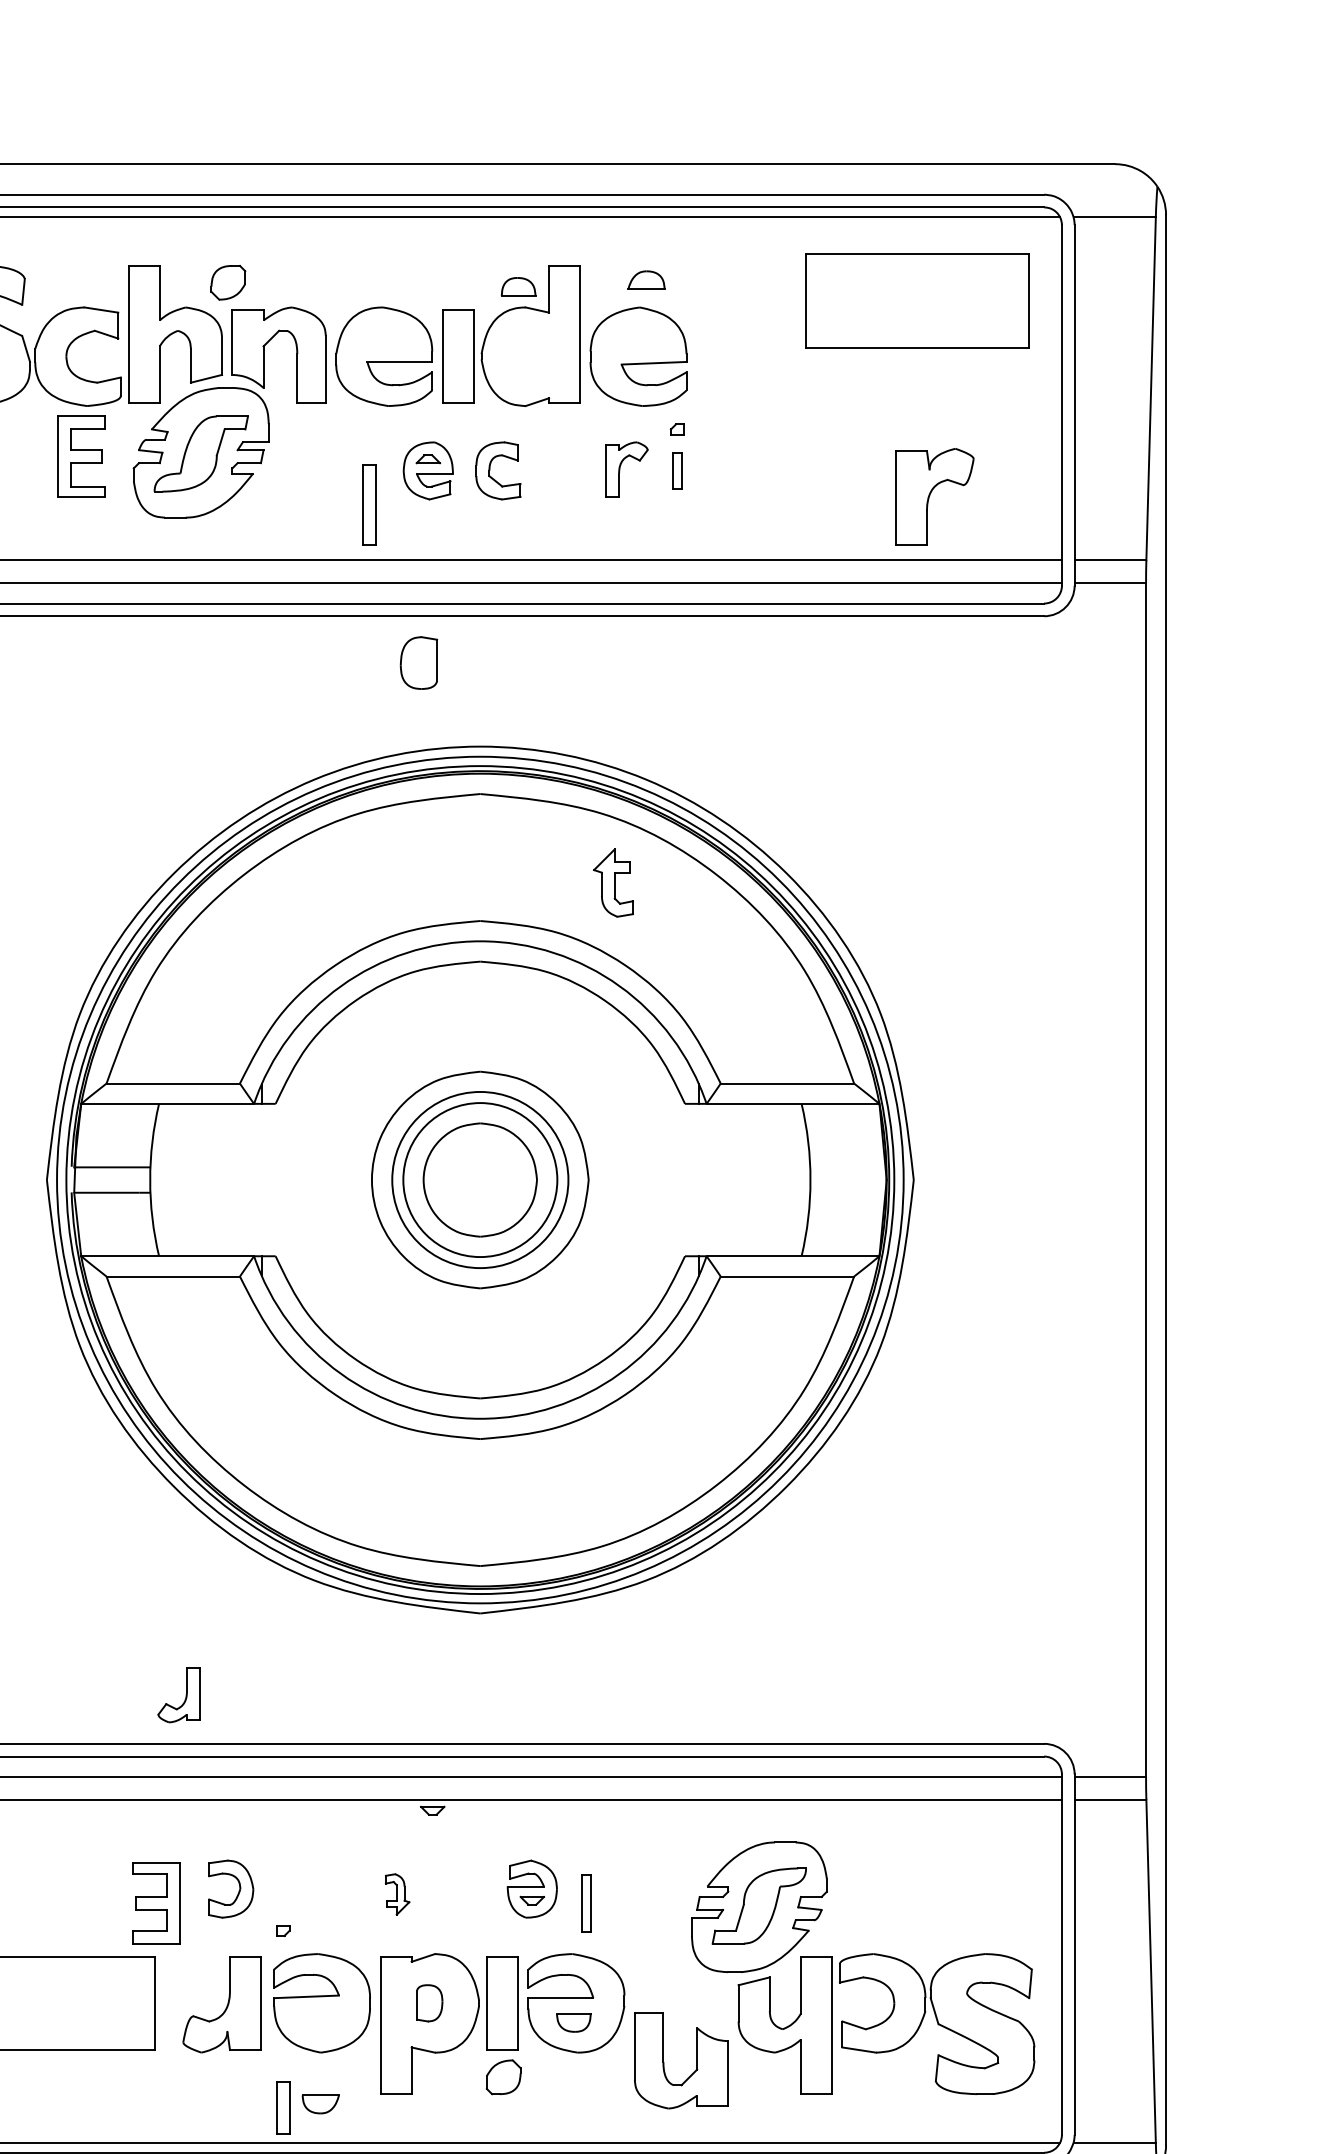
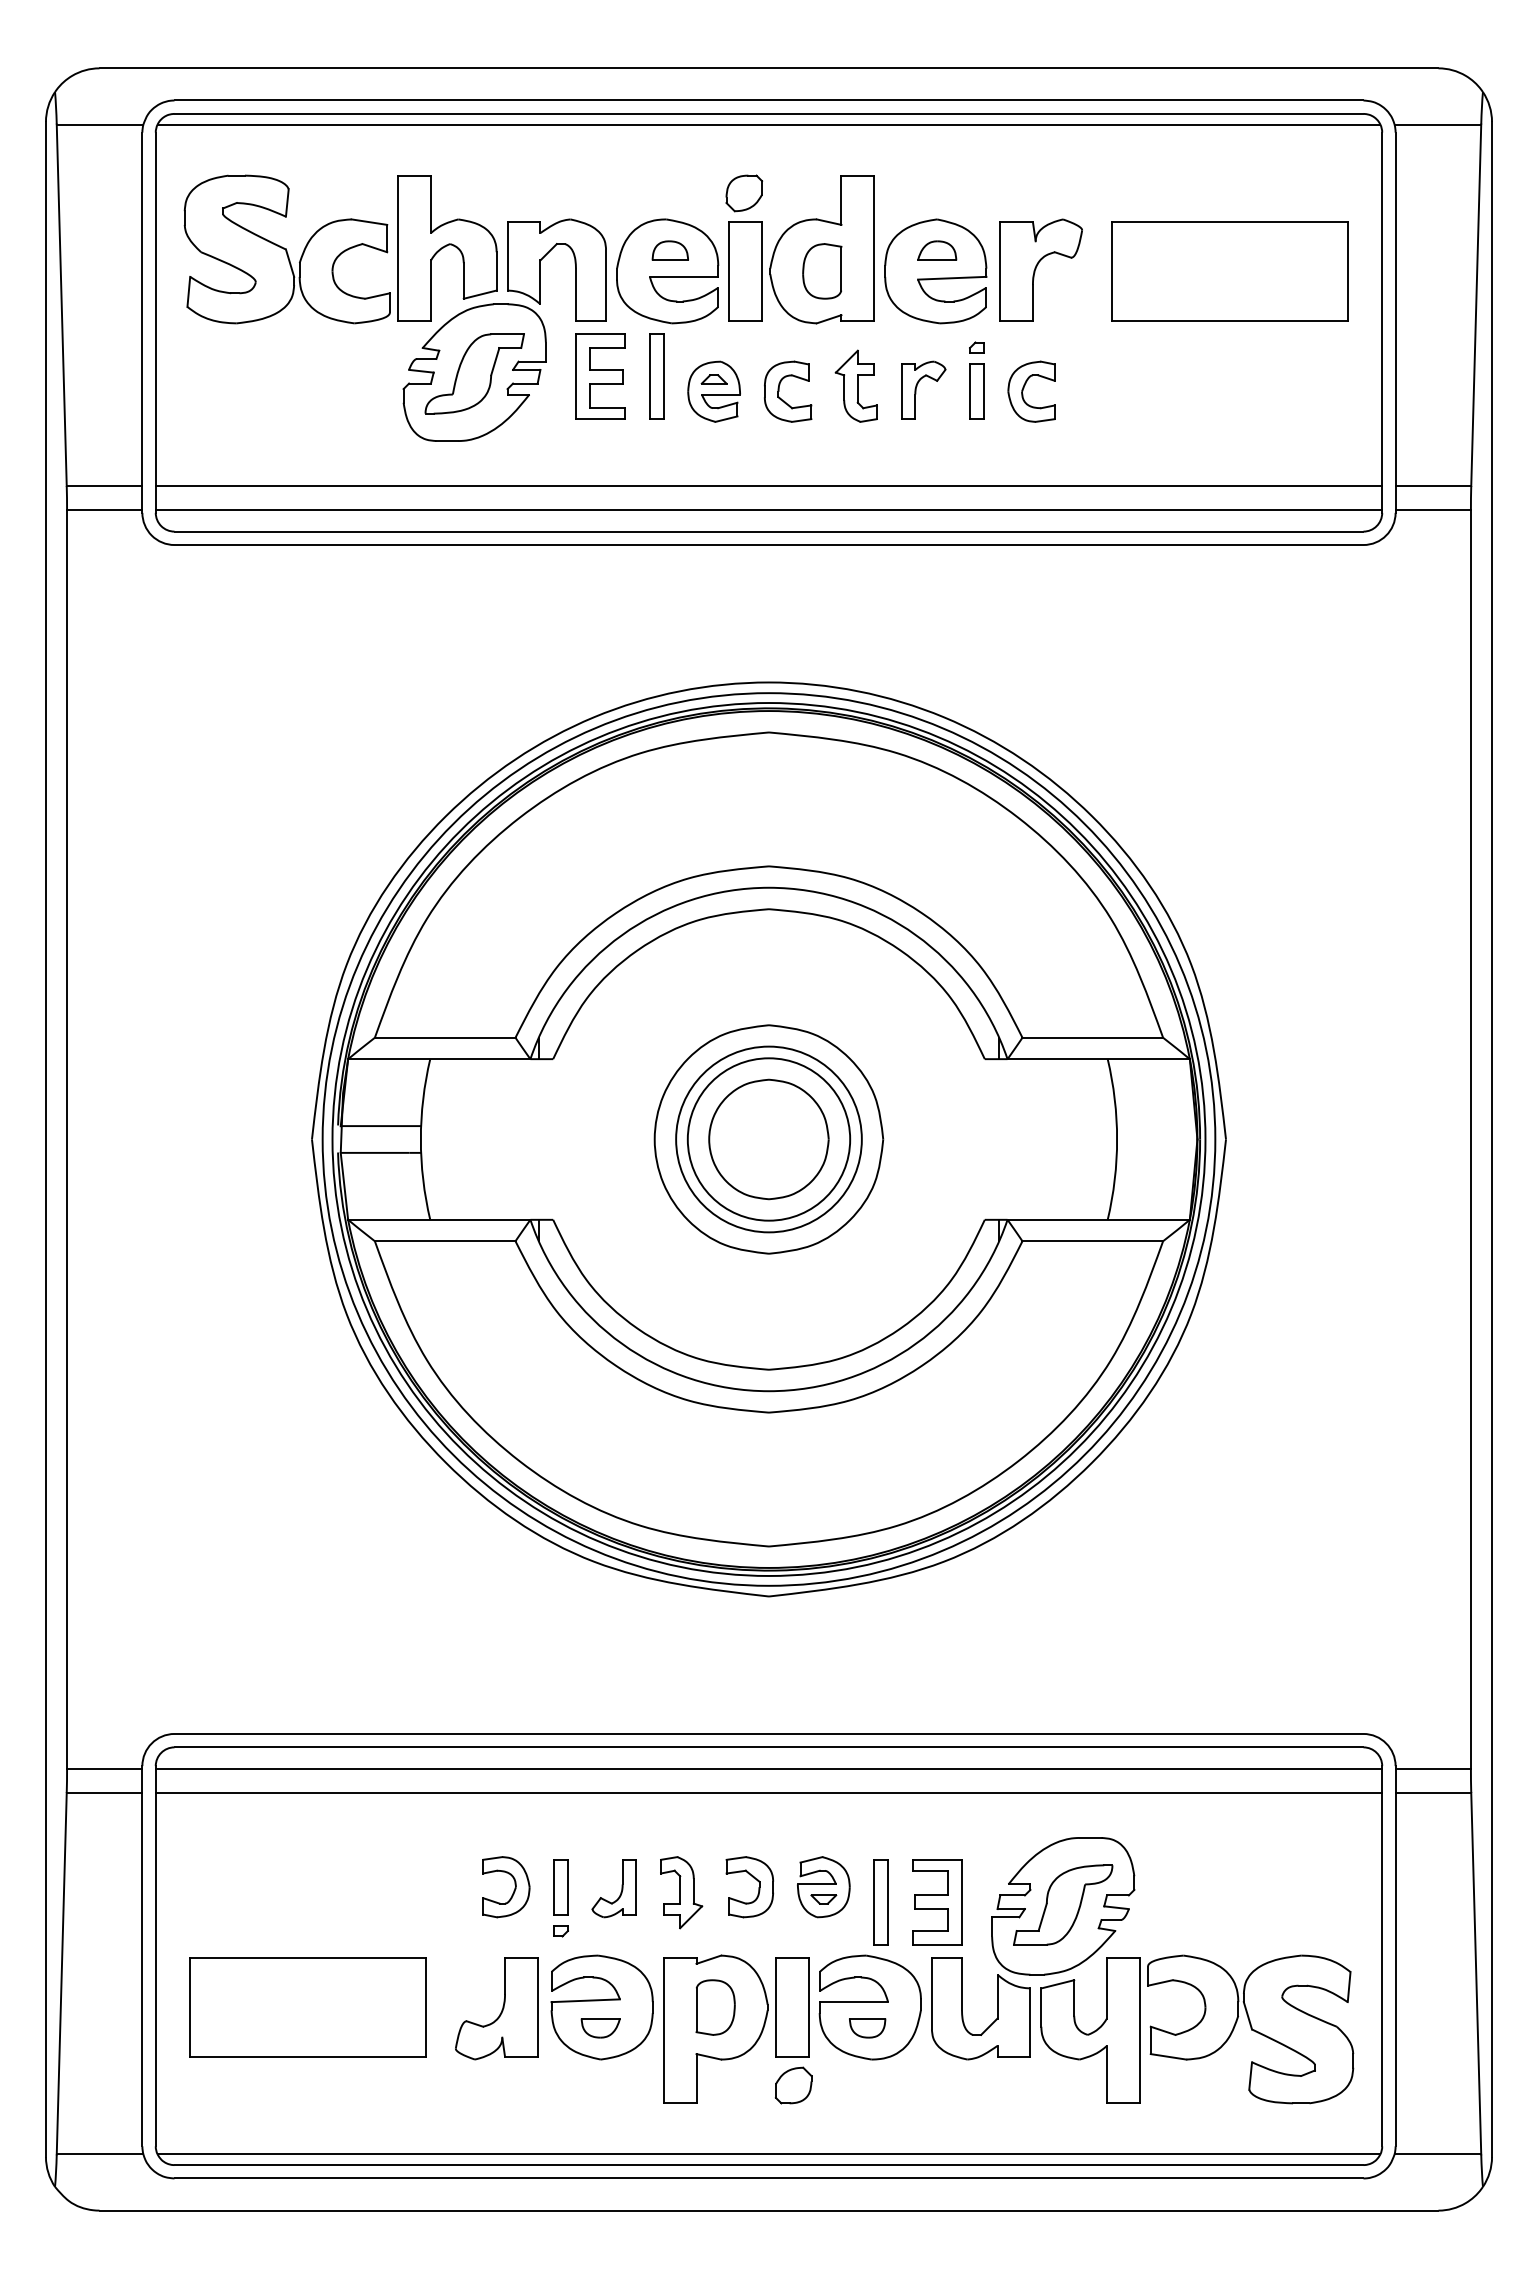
part: (646, 280) -> (937, 250), moved
part: (228, 282) -> (744, 193), moved
part: (517, 286) -> (669, 250), moved
part: (917, 300) -> (1229, 271), moved
part: (81, 456) -> (600, 376), moved
part: (722, 467) -> (1024, 388), added
part: (677, 470) -> (976, 391), size x1.43
part: (934, 496) -> (1040, 269), moved
part: (368, 504) -> (656, 376), moved
part: (419, 663) -> (822, 271), moved
part: (612, 882) -> (855, 385), moved
part: (185, 1695) -> (621, 1888), moved
part: (432, 1810) -> (718, 1804), removed
part: (470, 1889) -> (758, 1887), added
part: (397, 1894) -> (681, 1892), size x1.67
part: (156, 1903) -> (937, 1902), moved
part: (586, 1903) -> (880, 1902), size x1.43
part: (429, 2003) -> (715, 2007), size x1.43
part: (697, 2060) -> (997, 2008), moved
part: (320, 2104) -> (600, 2028), moved
part: (282, 2108) -> (560, 1887), moved

